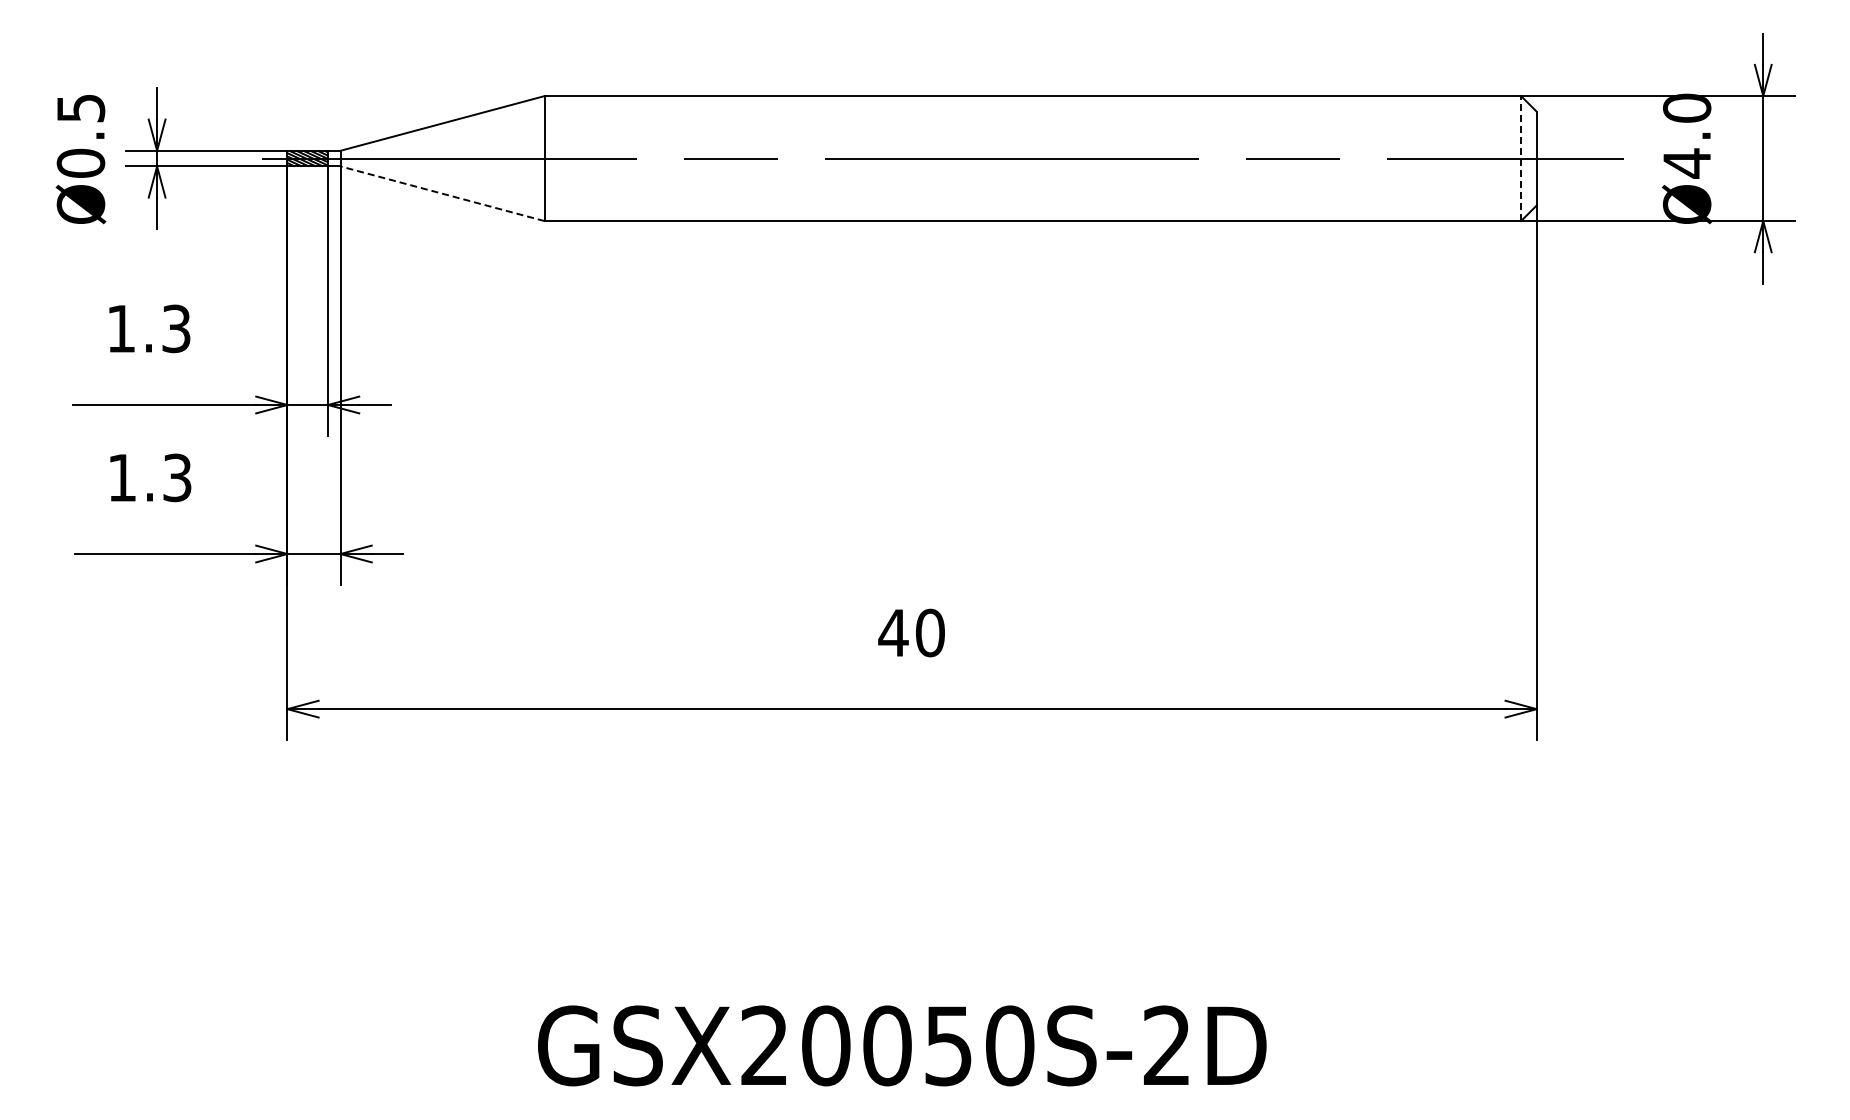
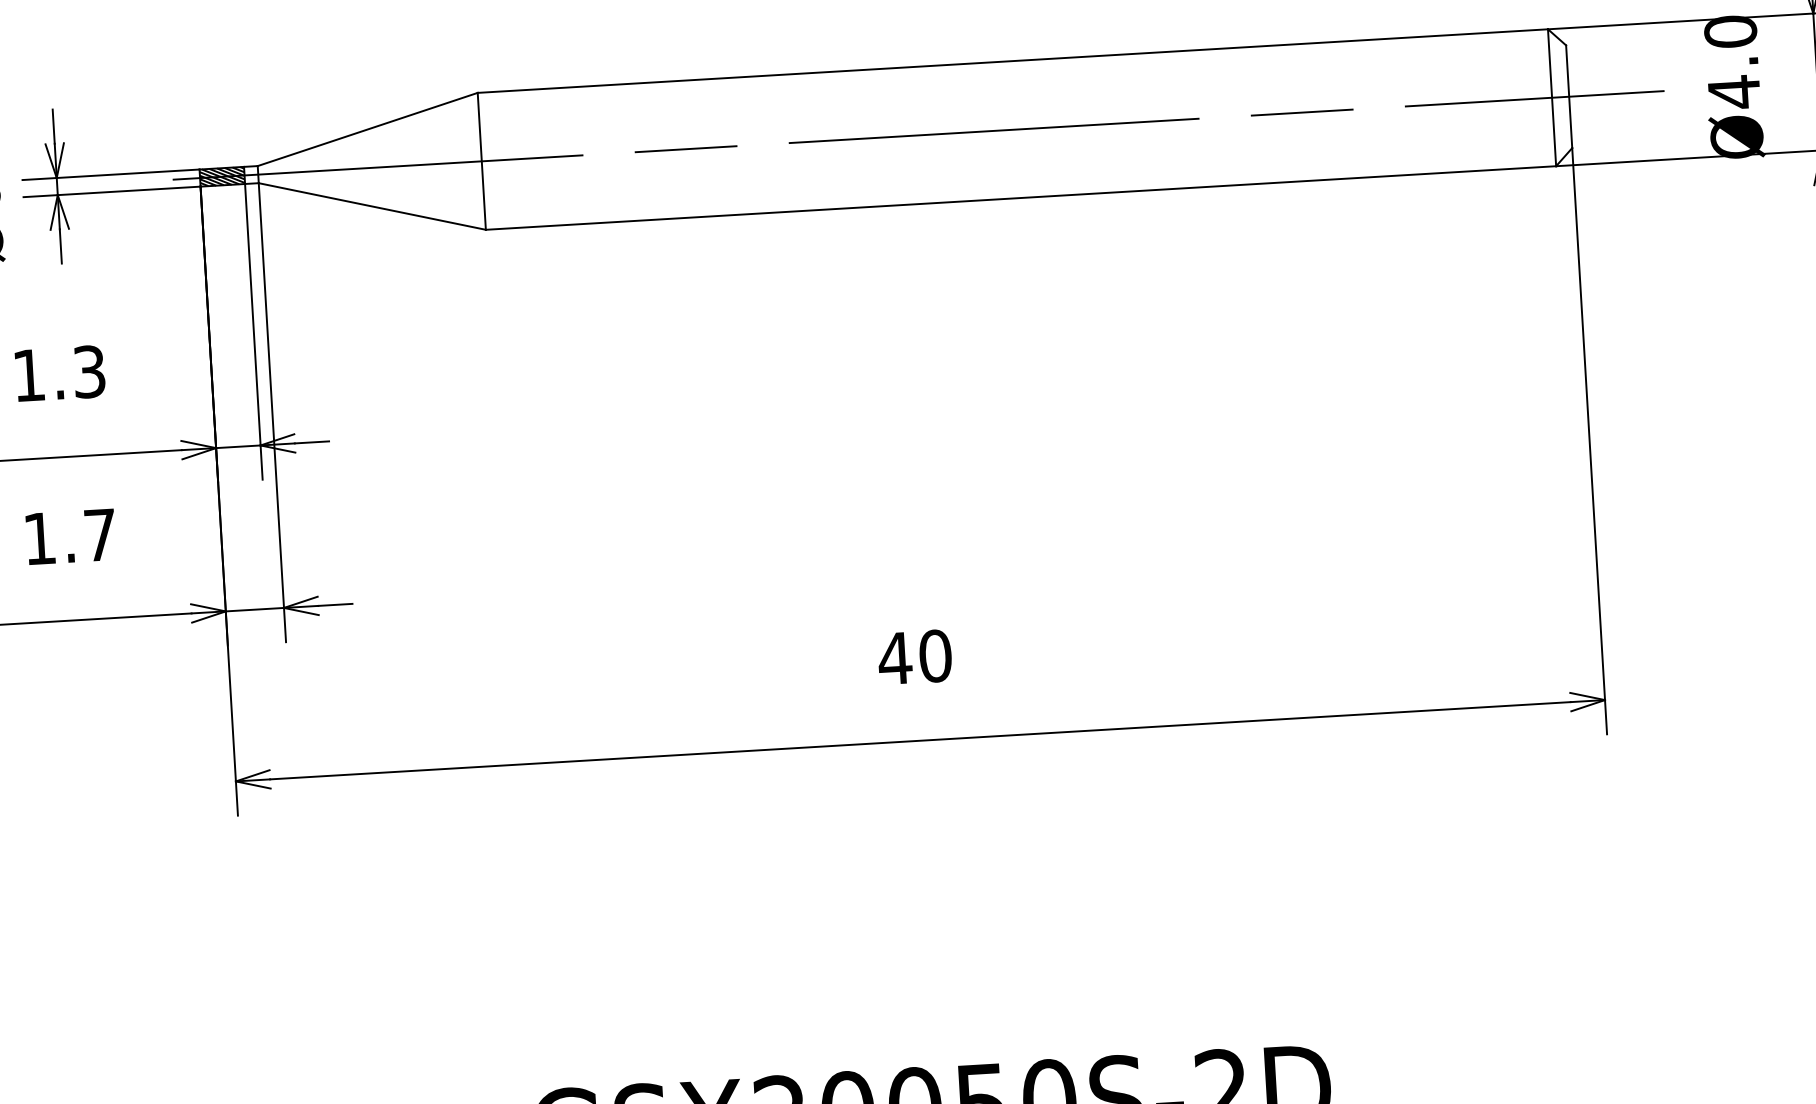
line: (1521, 158) -> (1552, 97), dashed -> solid
line: (442, 193) -> (372, 206), dashed -> solid
text: (177, 477) -> (100, 534), 1.3 -> 1.7

